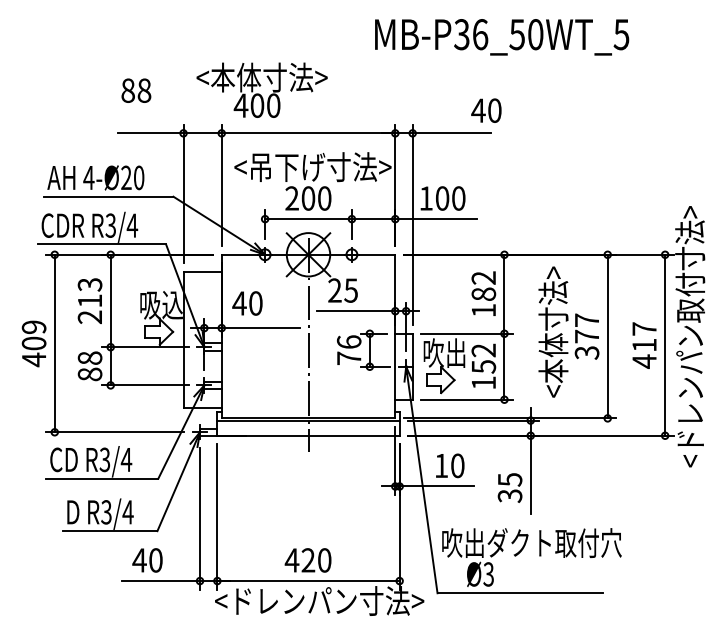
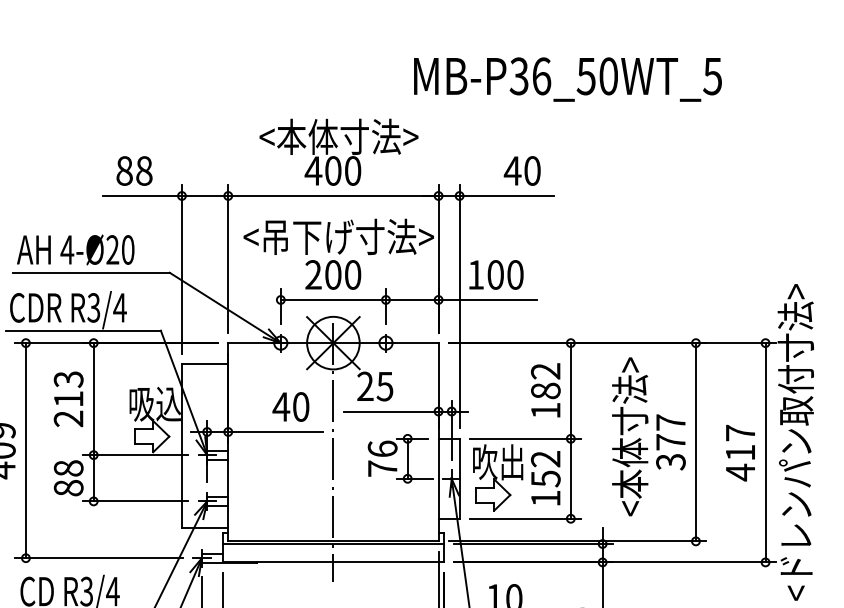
text: (261, 89) -> (338, 151), moved
text: (136, 90) -> (134, 170), moved
text: (486, 110) -> (522, 170), moved
text: (247, 303) -> (290, 407), moved

